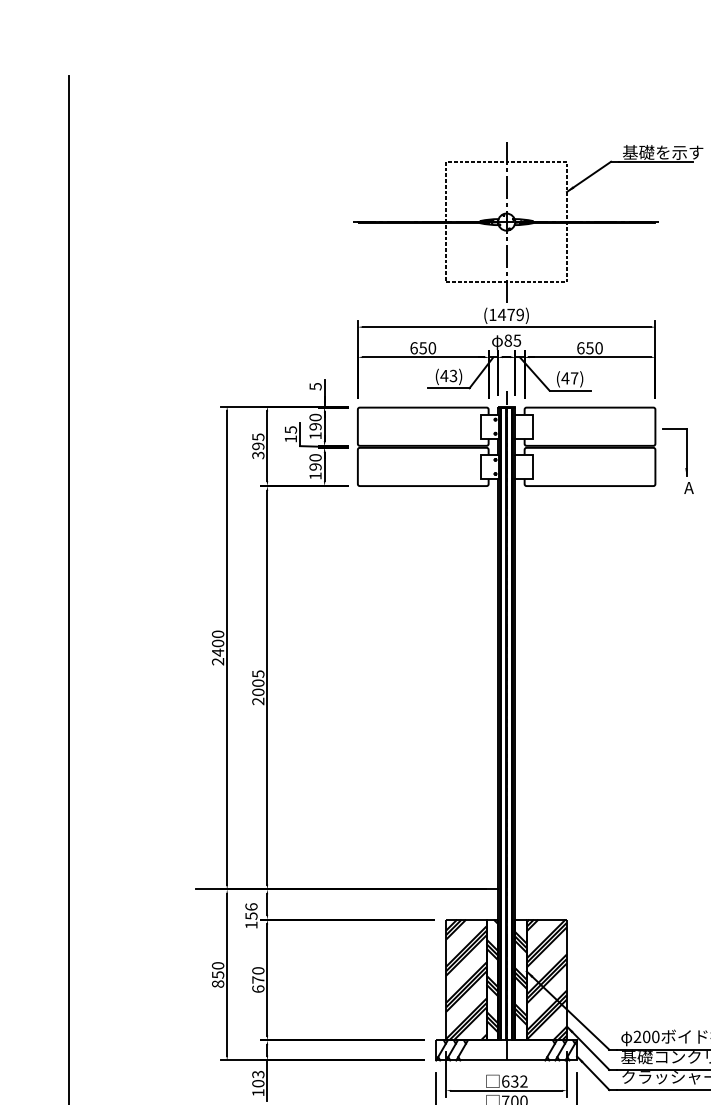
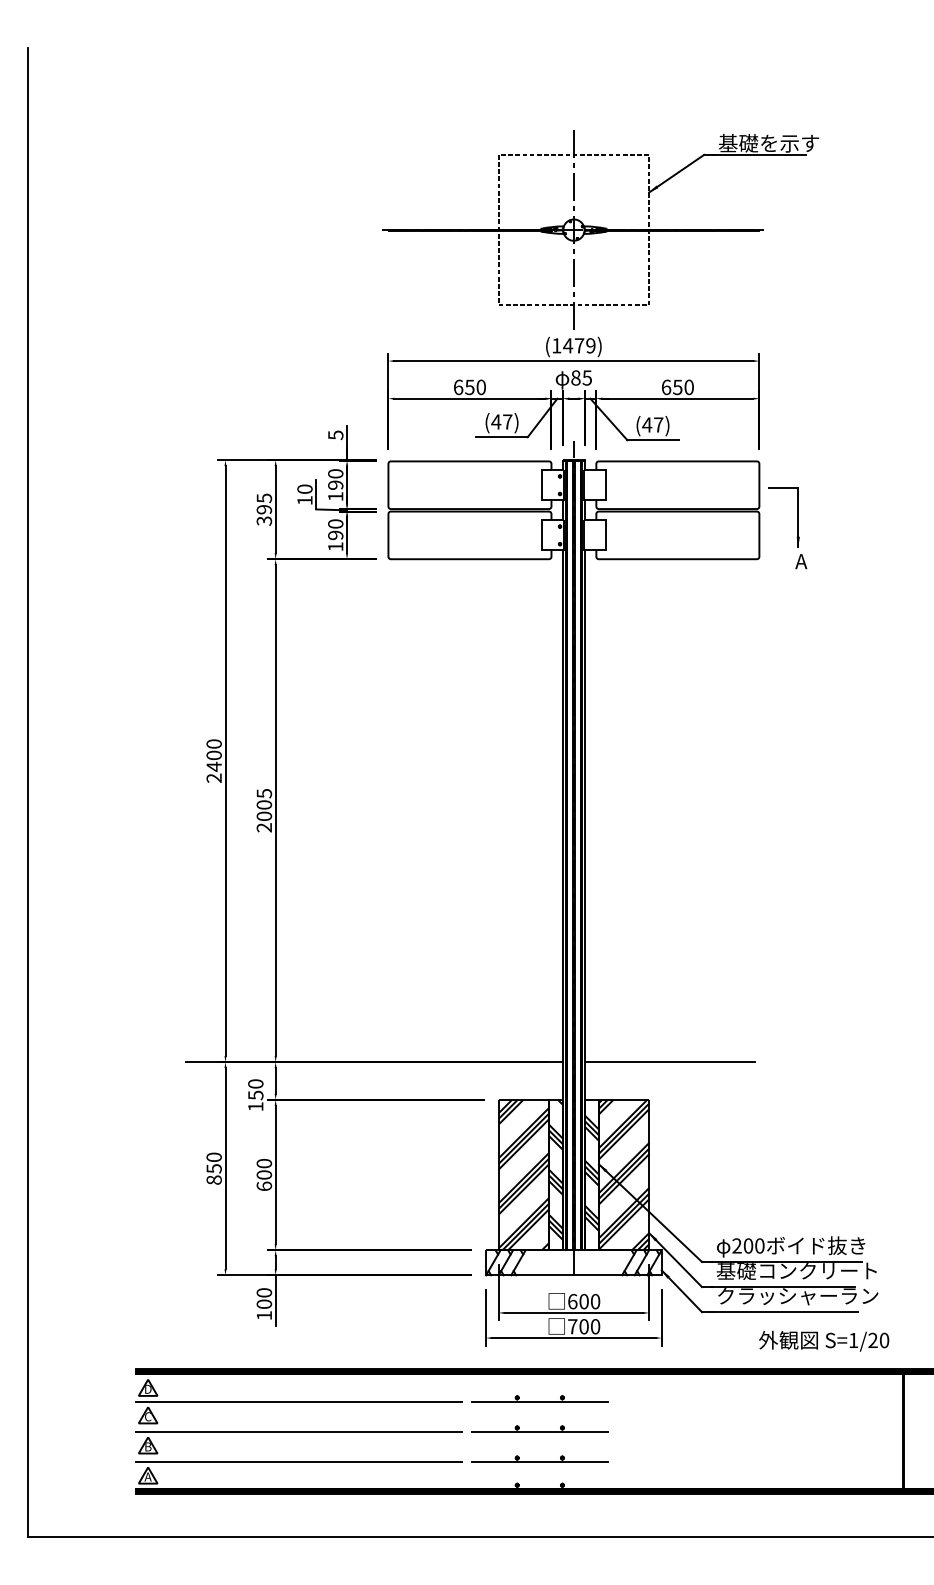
text: (453, 375) -> (507, 421), (43) -> (47)
text: (290, 430) -> (304, 489), 15 -> 10
line: (583, 889) -> (669, 1062), added
text: (251, 906) -> (255, 1083), 156 -> 150
text: (258, 979) -> (264, 1174), 670 -> 600
text: (257, 1074) -> (263, 1292), 103 -> 100
text: (519, 1081) -> (589, 1301), 632 -> 600

